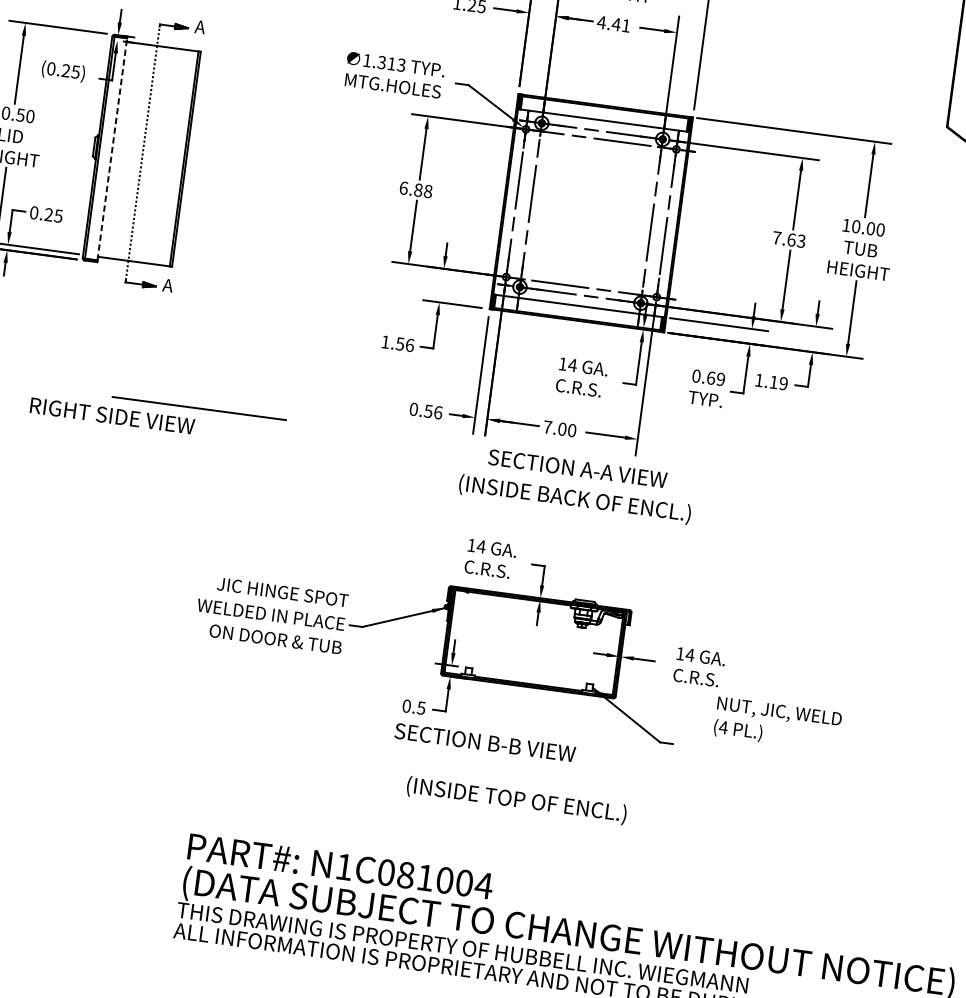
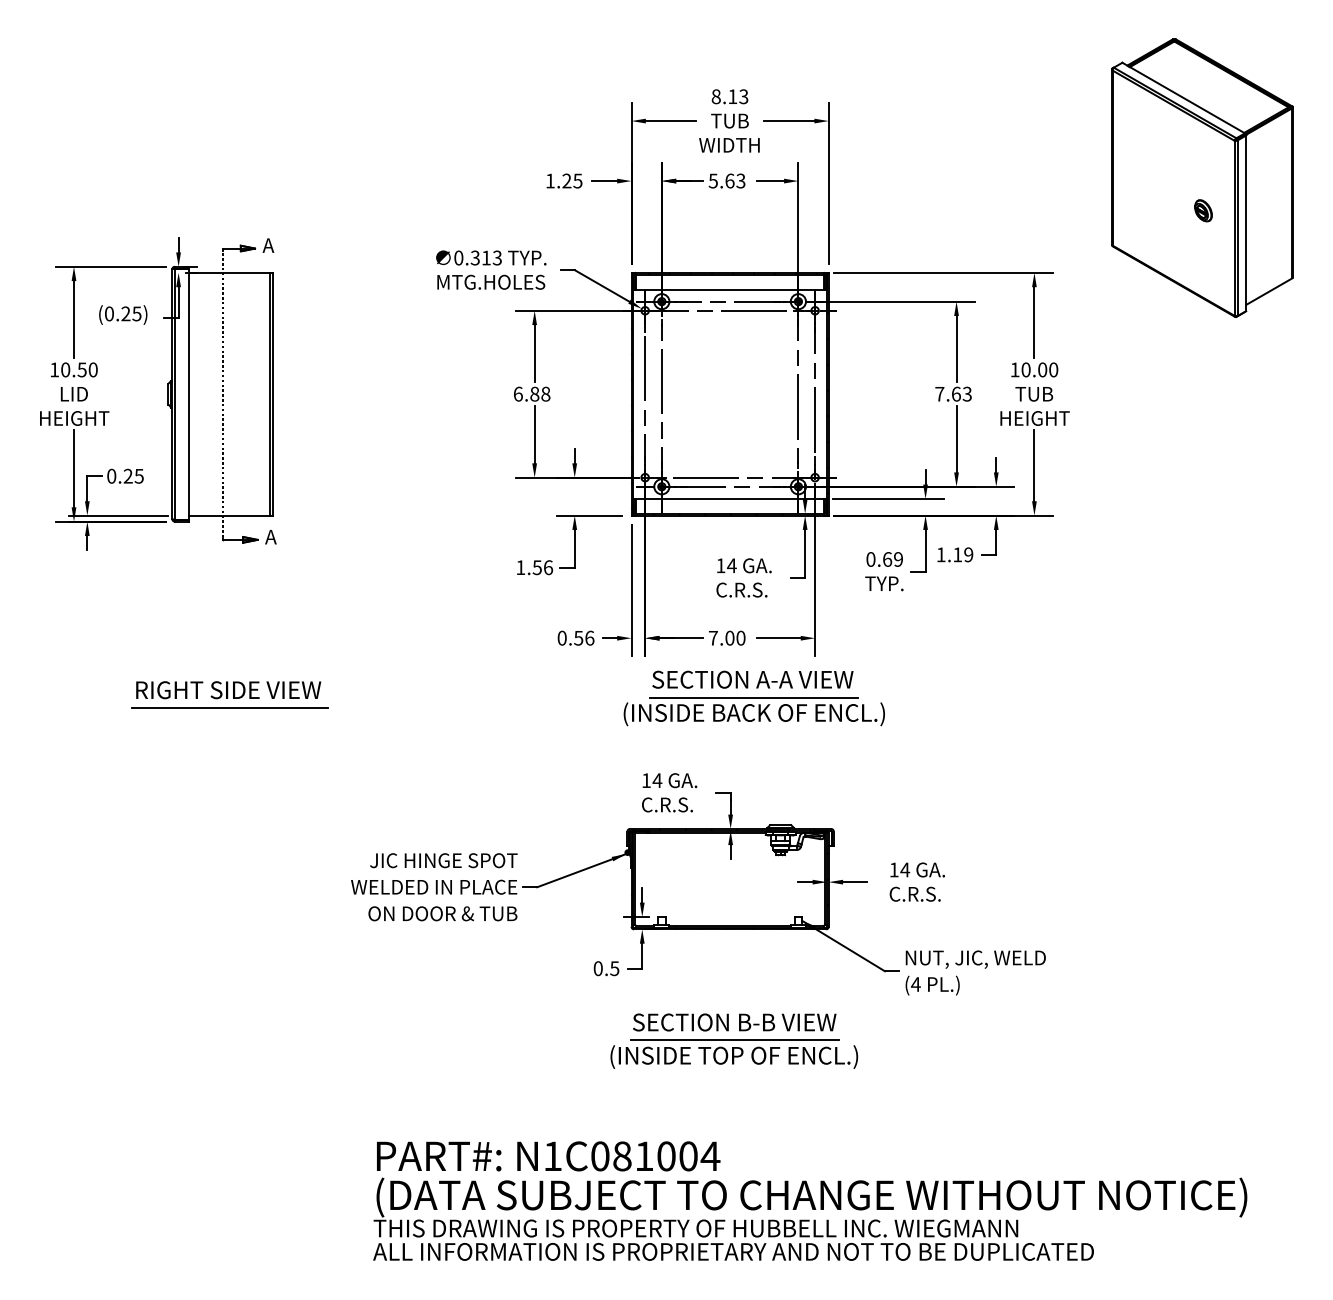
text: (613, 23) -> (726, 180), 4.41 -> 5.63
text: (367, 60) -> (458, 257), 1.313 -> 0.313
line: (111, 148) -> (188, 393), dashed -> solid
line: (198, 408) -> (229, 707), moved
line: (577, 484) -> (754, 697), added
text: (777, 724) -> (975, 972), moved
text: (485, 742) -> (734, 1022), moved
line: (518, 785) -> (734, 1040), added

